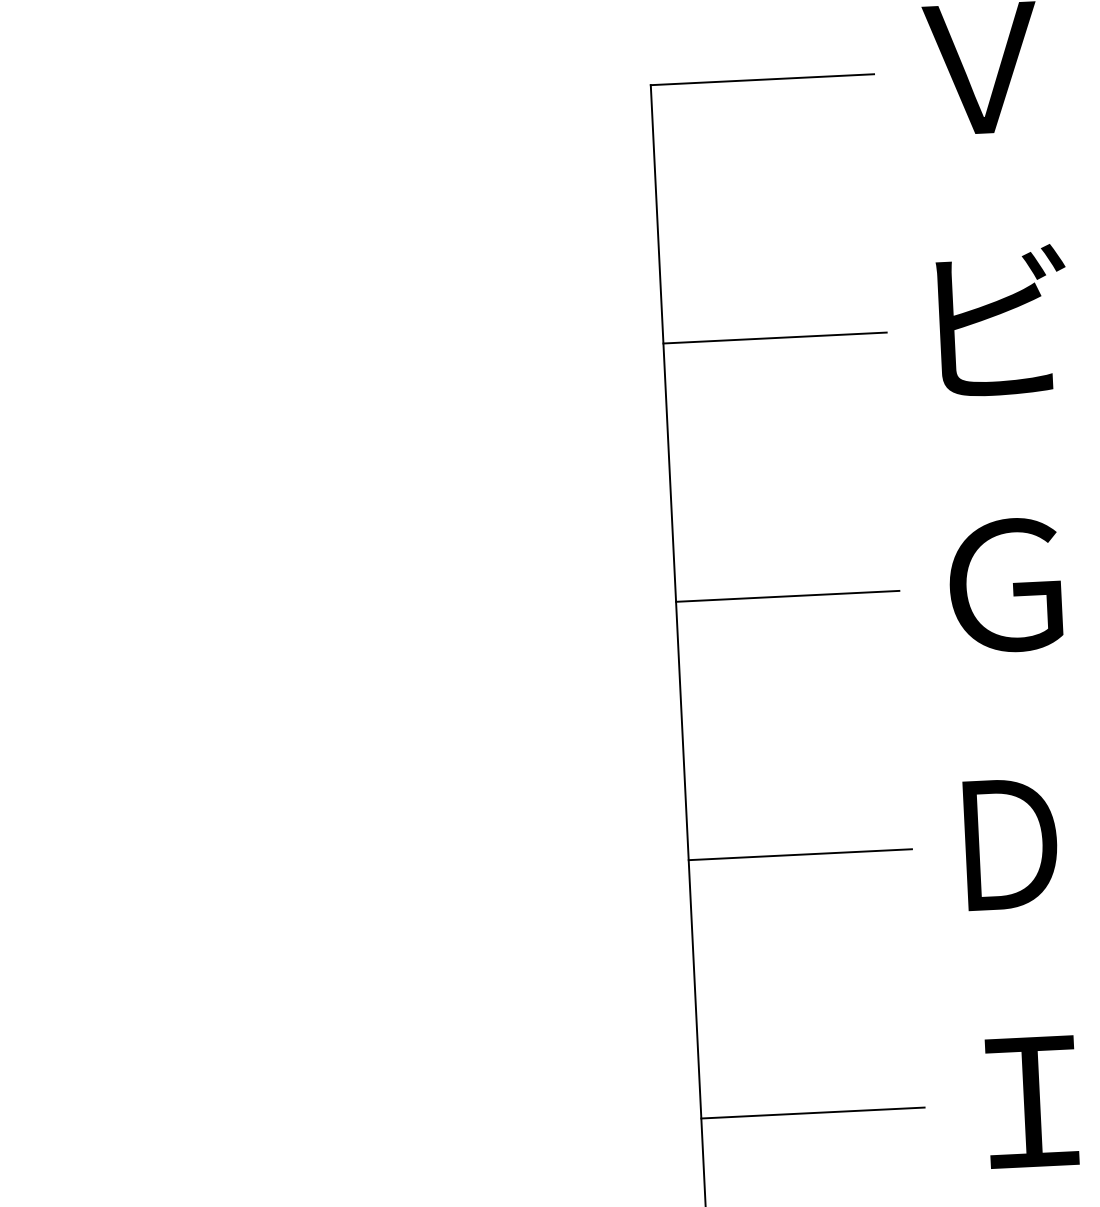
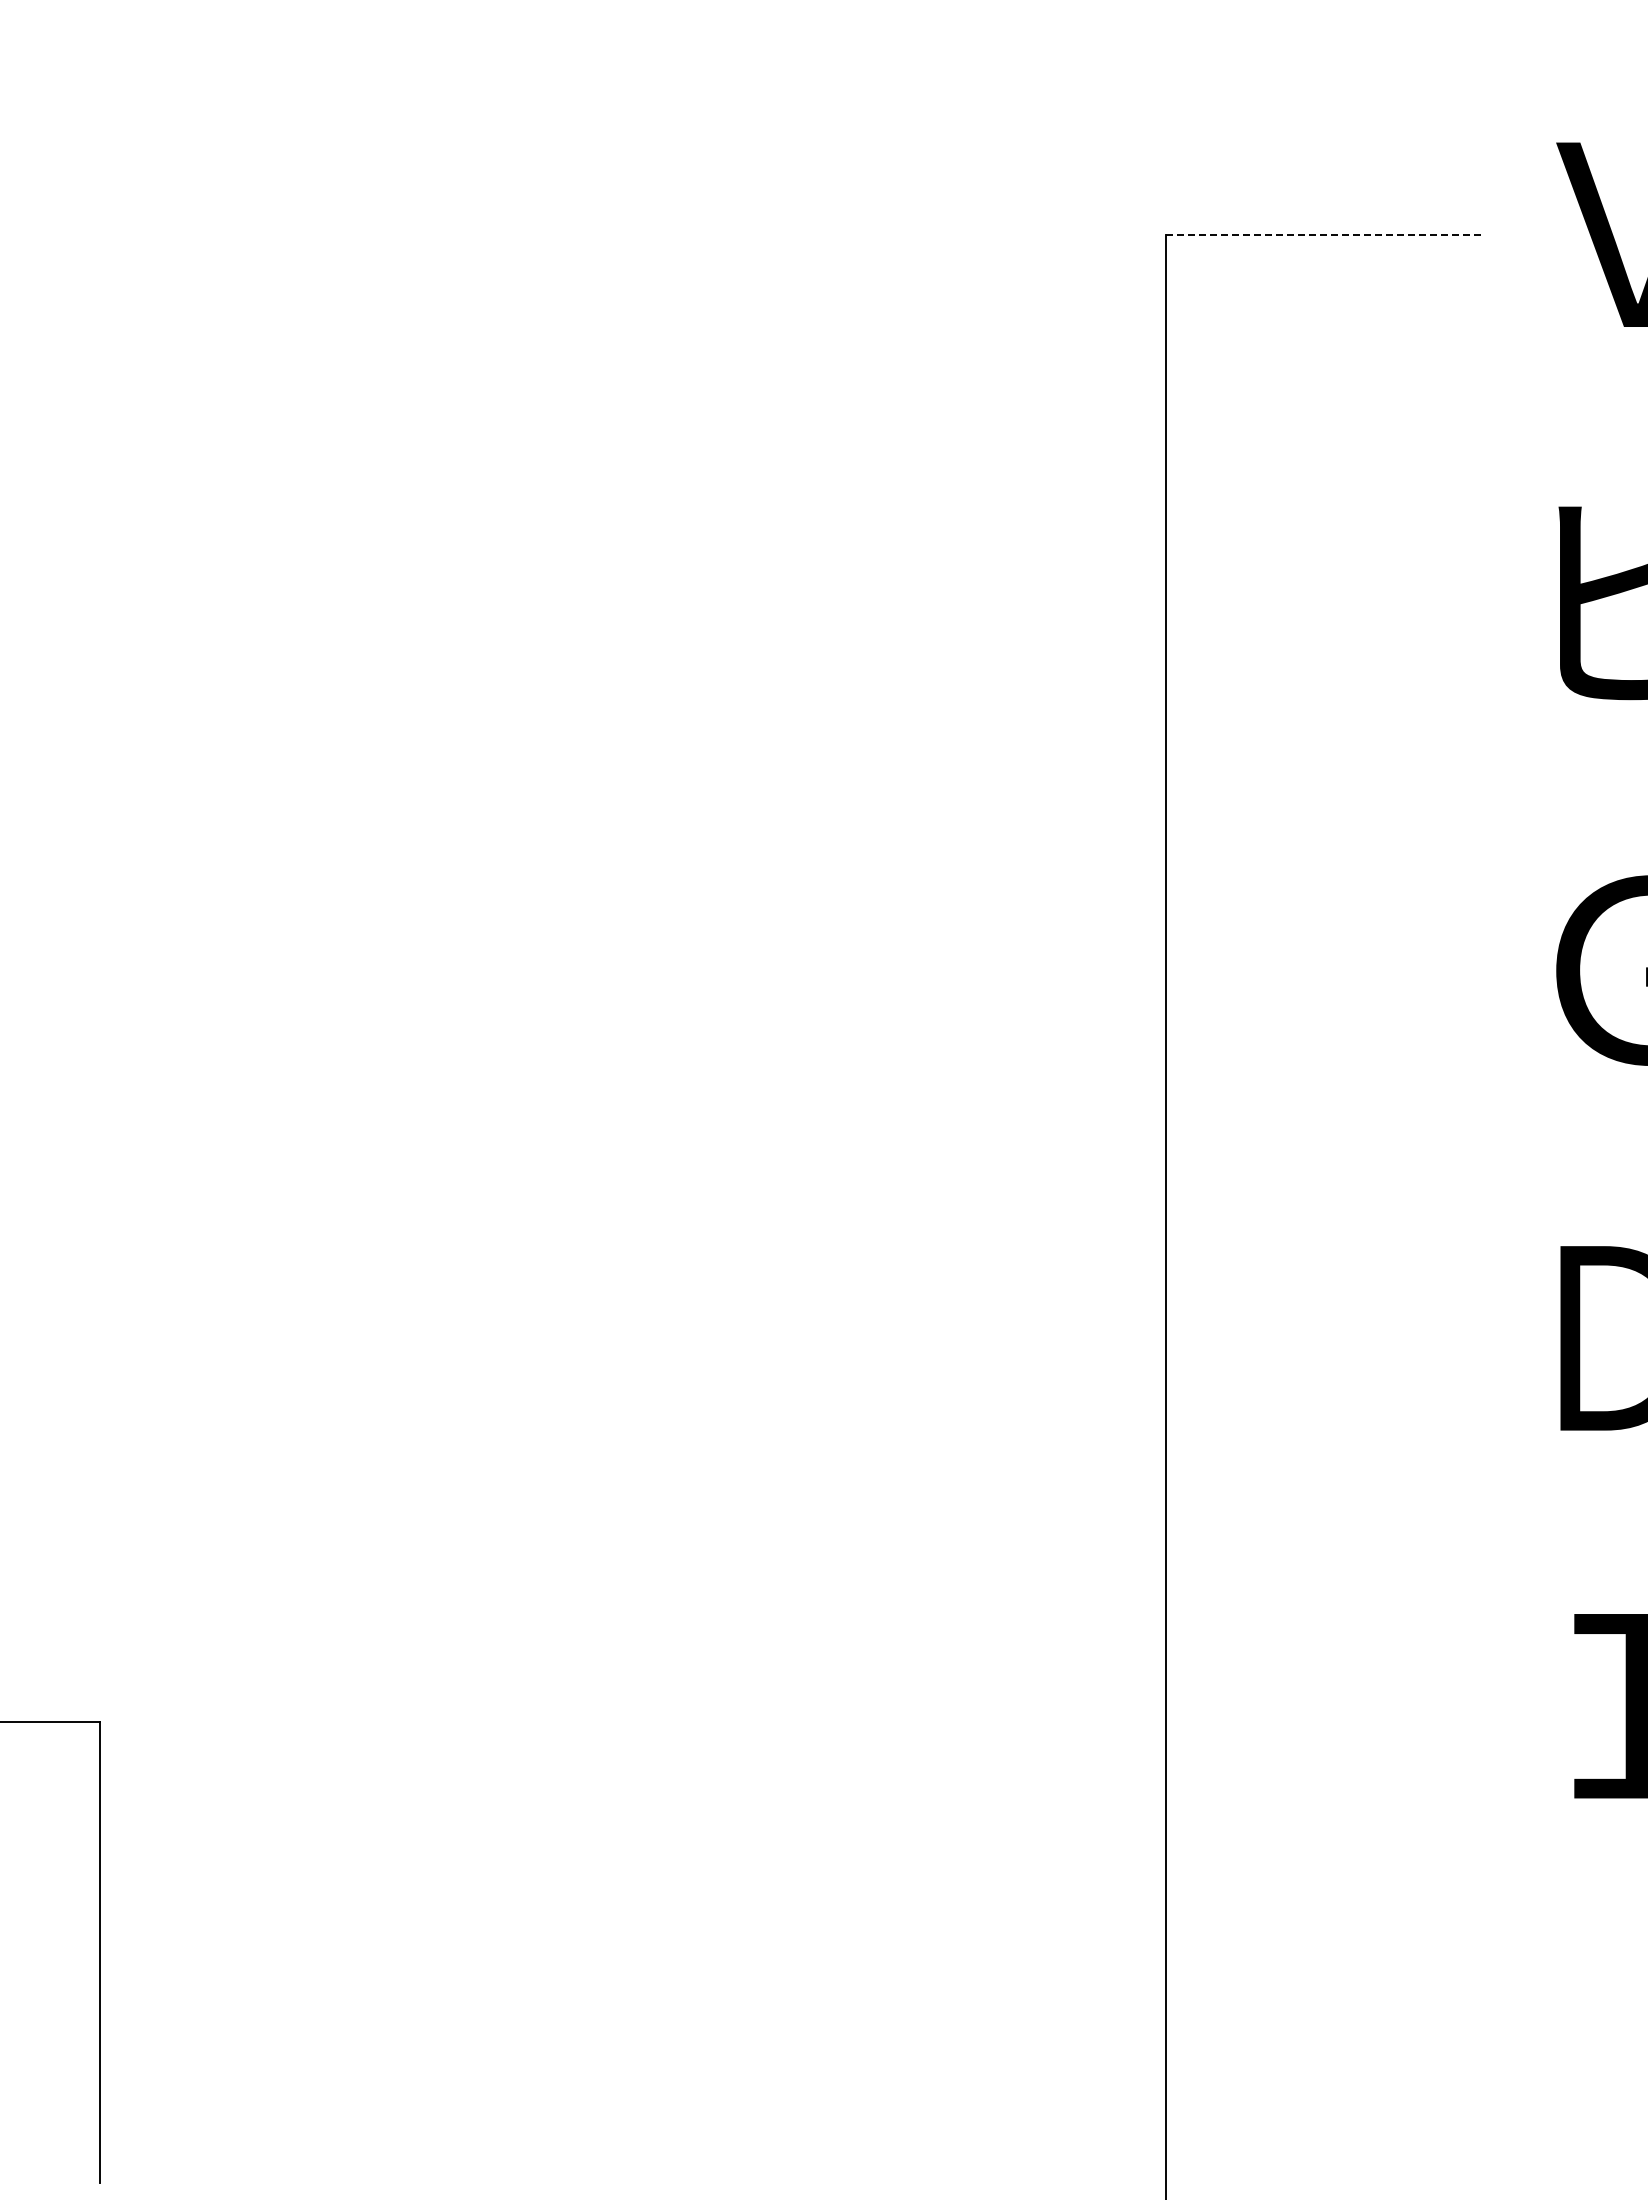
line: (762, 80) -> (1325, 235), solid -> dashed
line: (775, 337) -> (1325, 602), removed
line: (787, 596) -> (1325, 970), removed
line: (800, 854) -> (1325, 1338), removed
line: (813, 1113) -> (1325, 1706), removed

